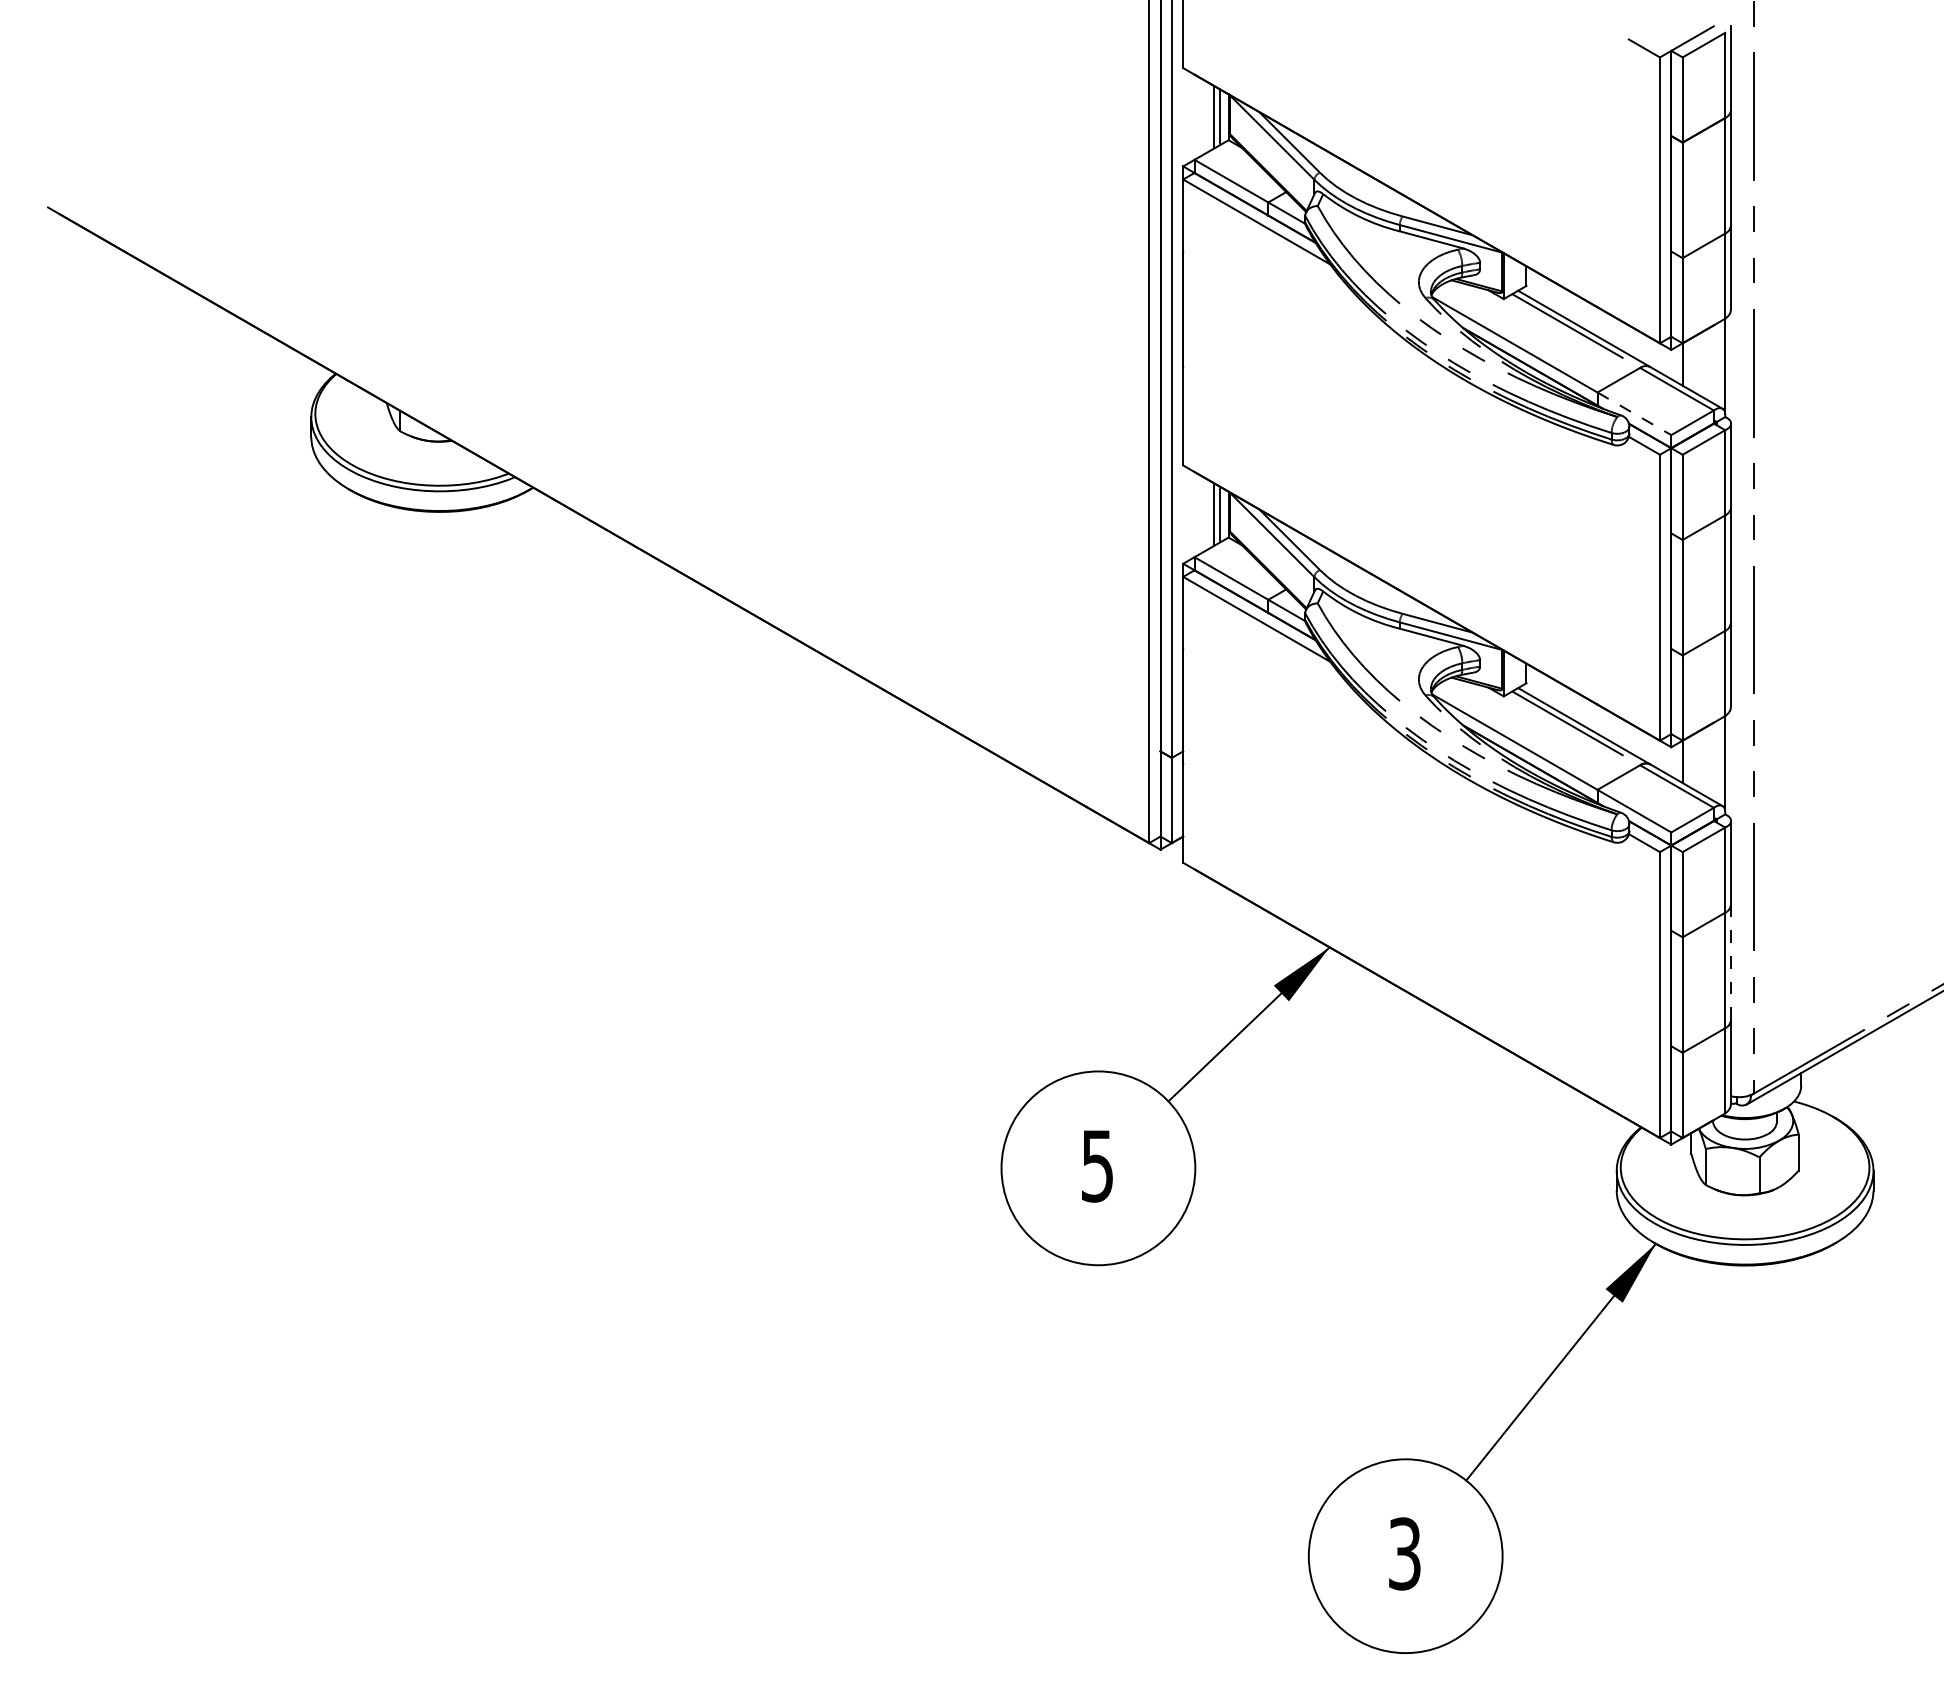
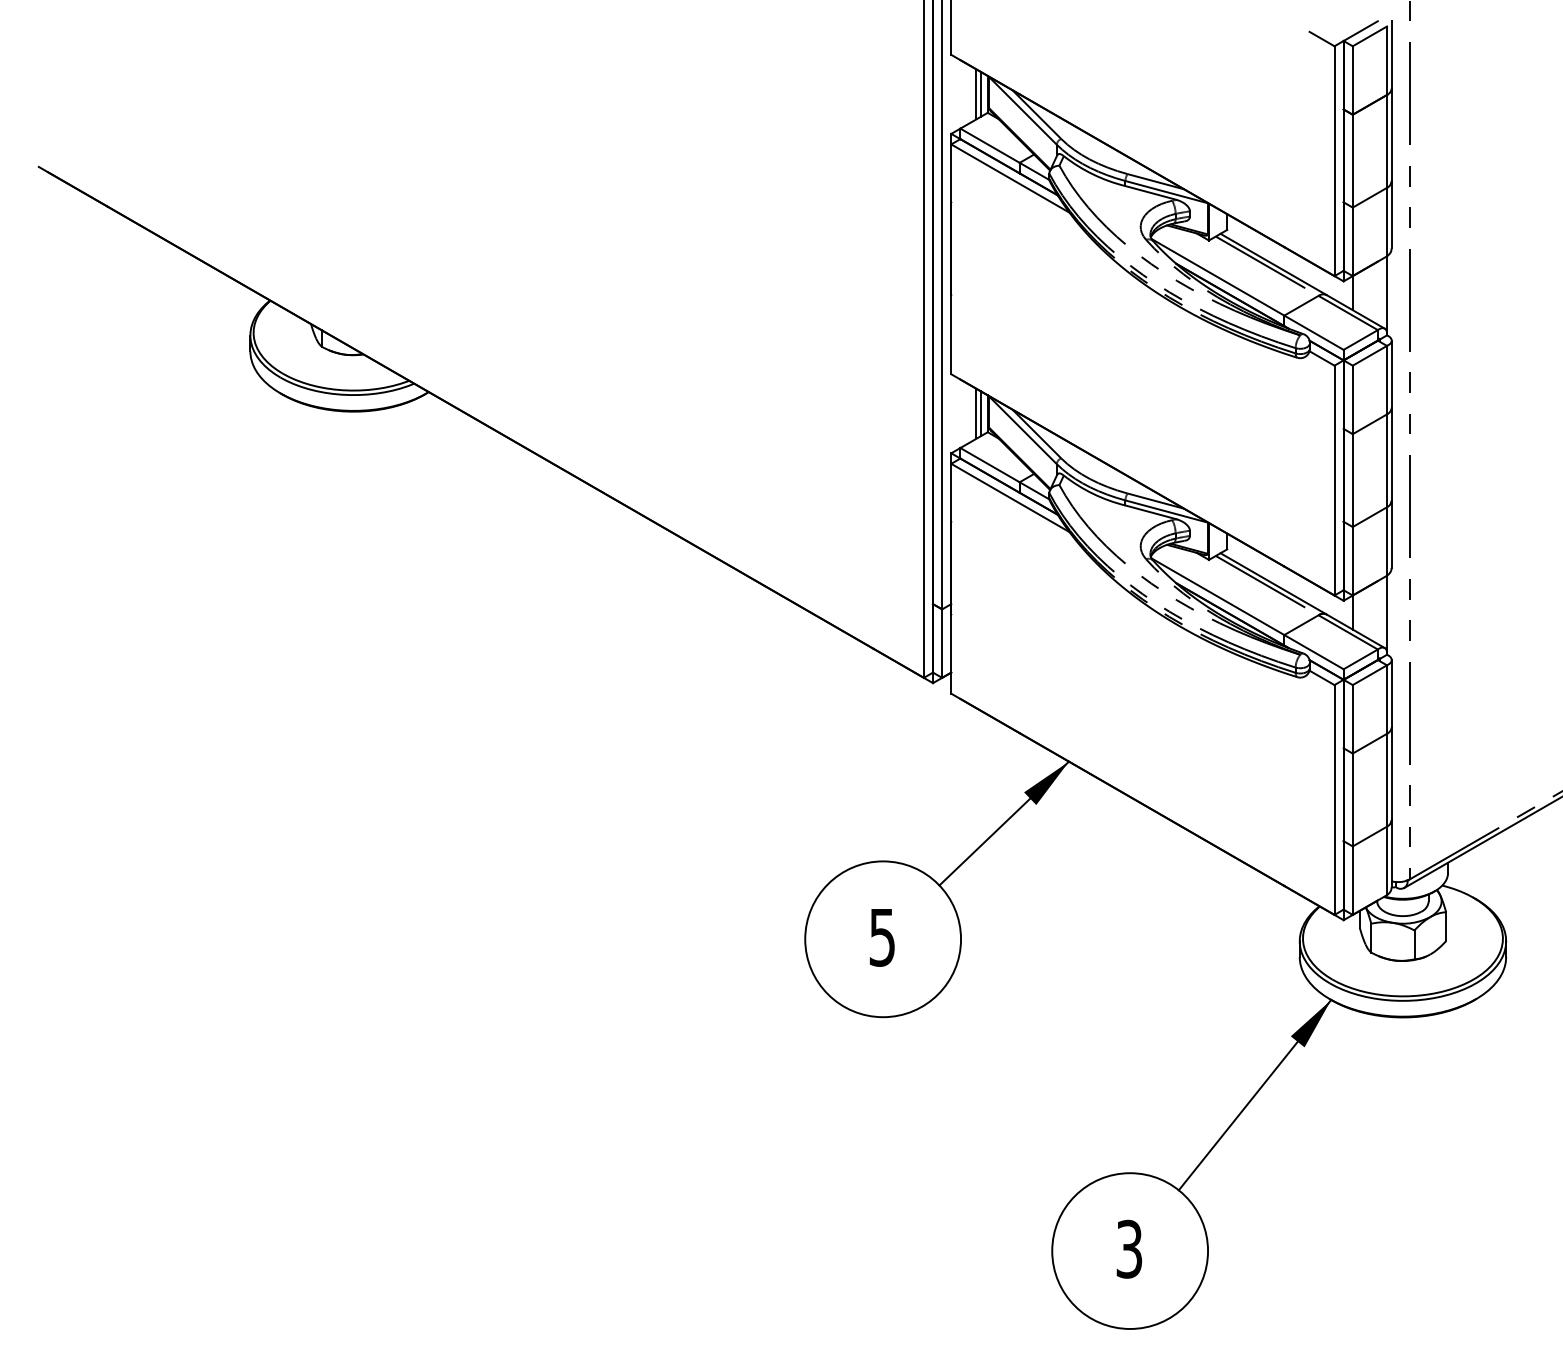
line: (1635, 414) -> (1314, 333), dashed -> solid
line: (1730, 962) -> (1391, 773), dashed -> solid

